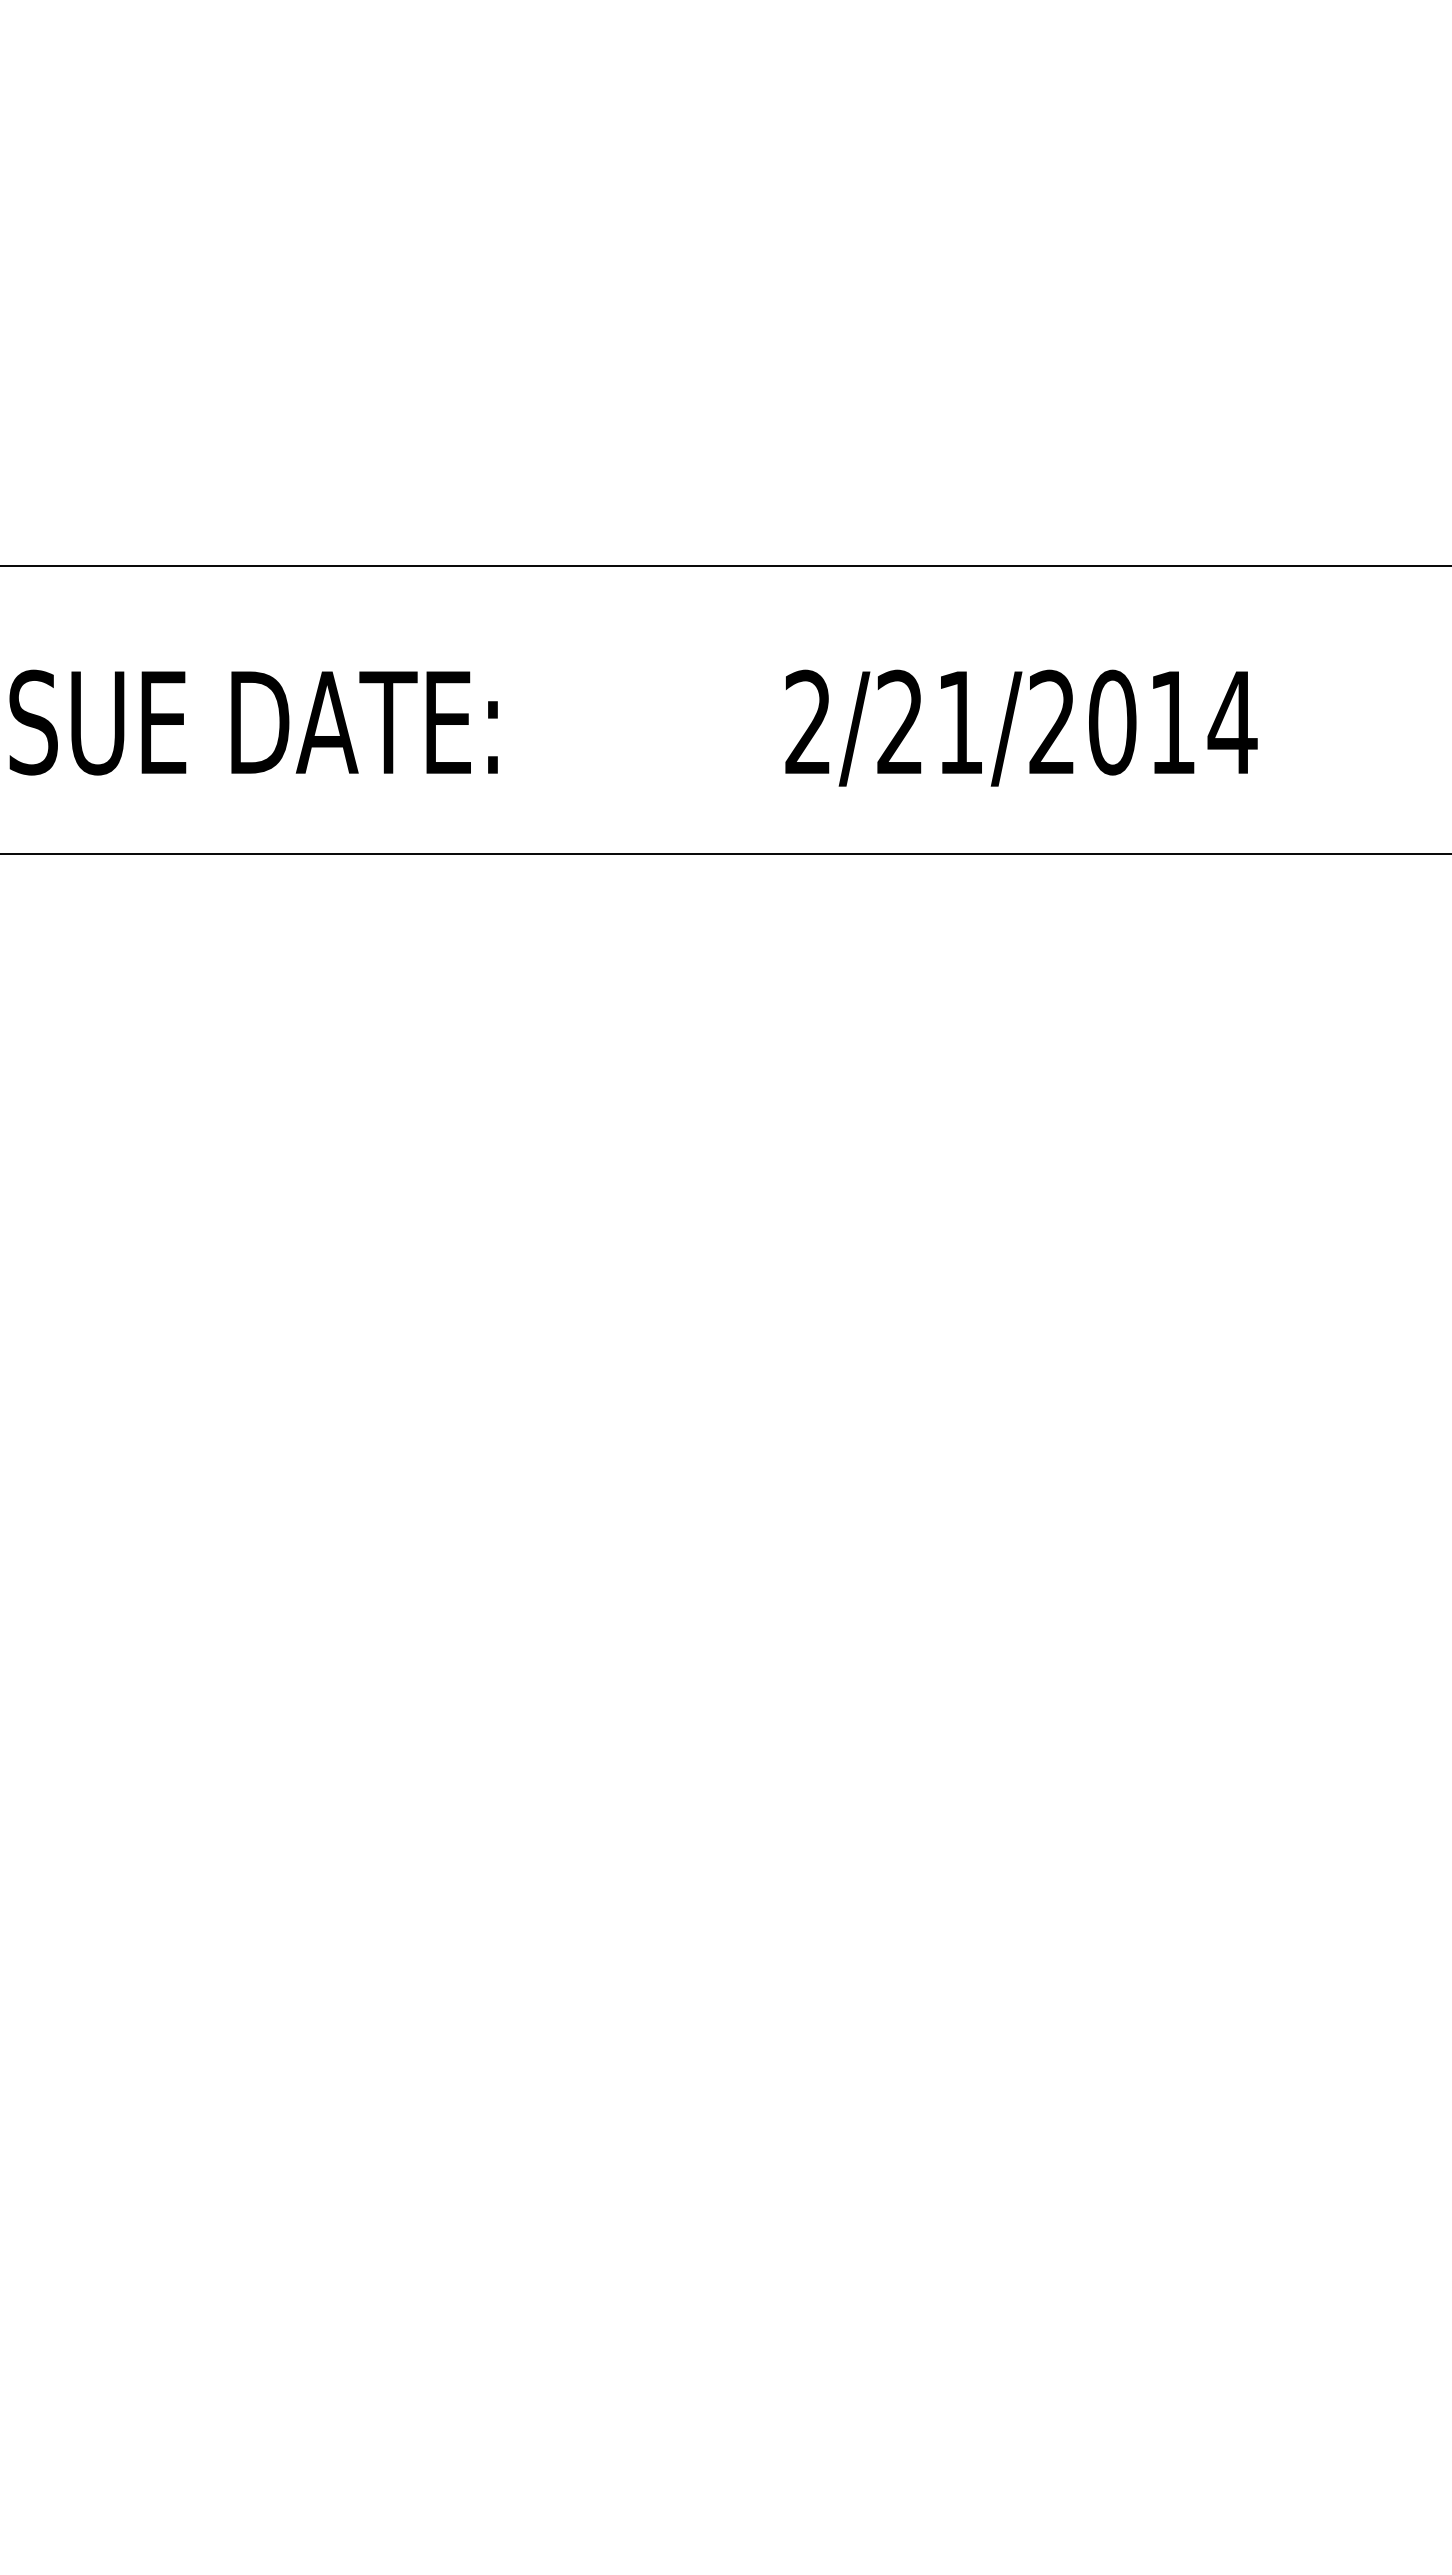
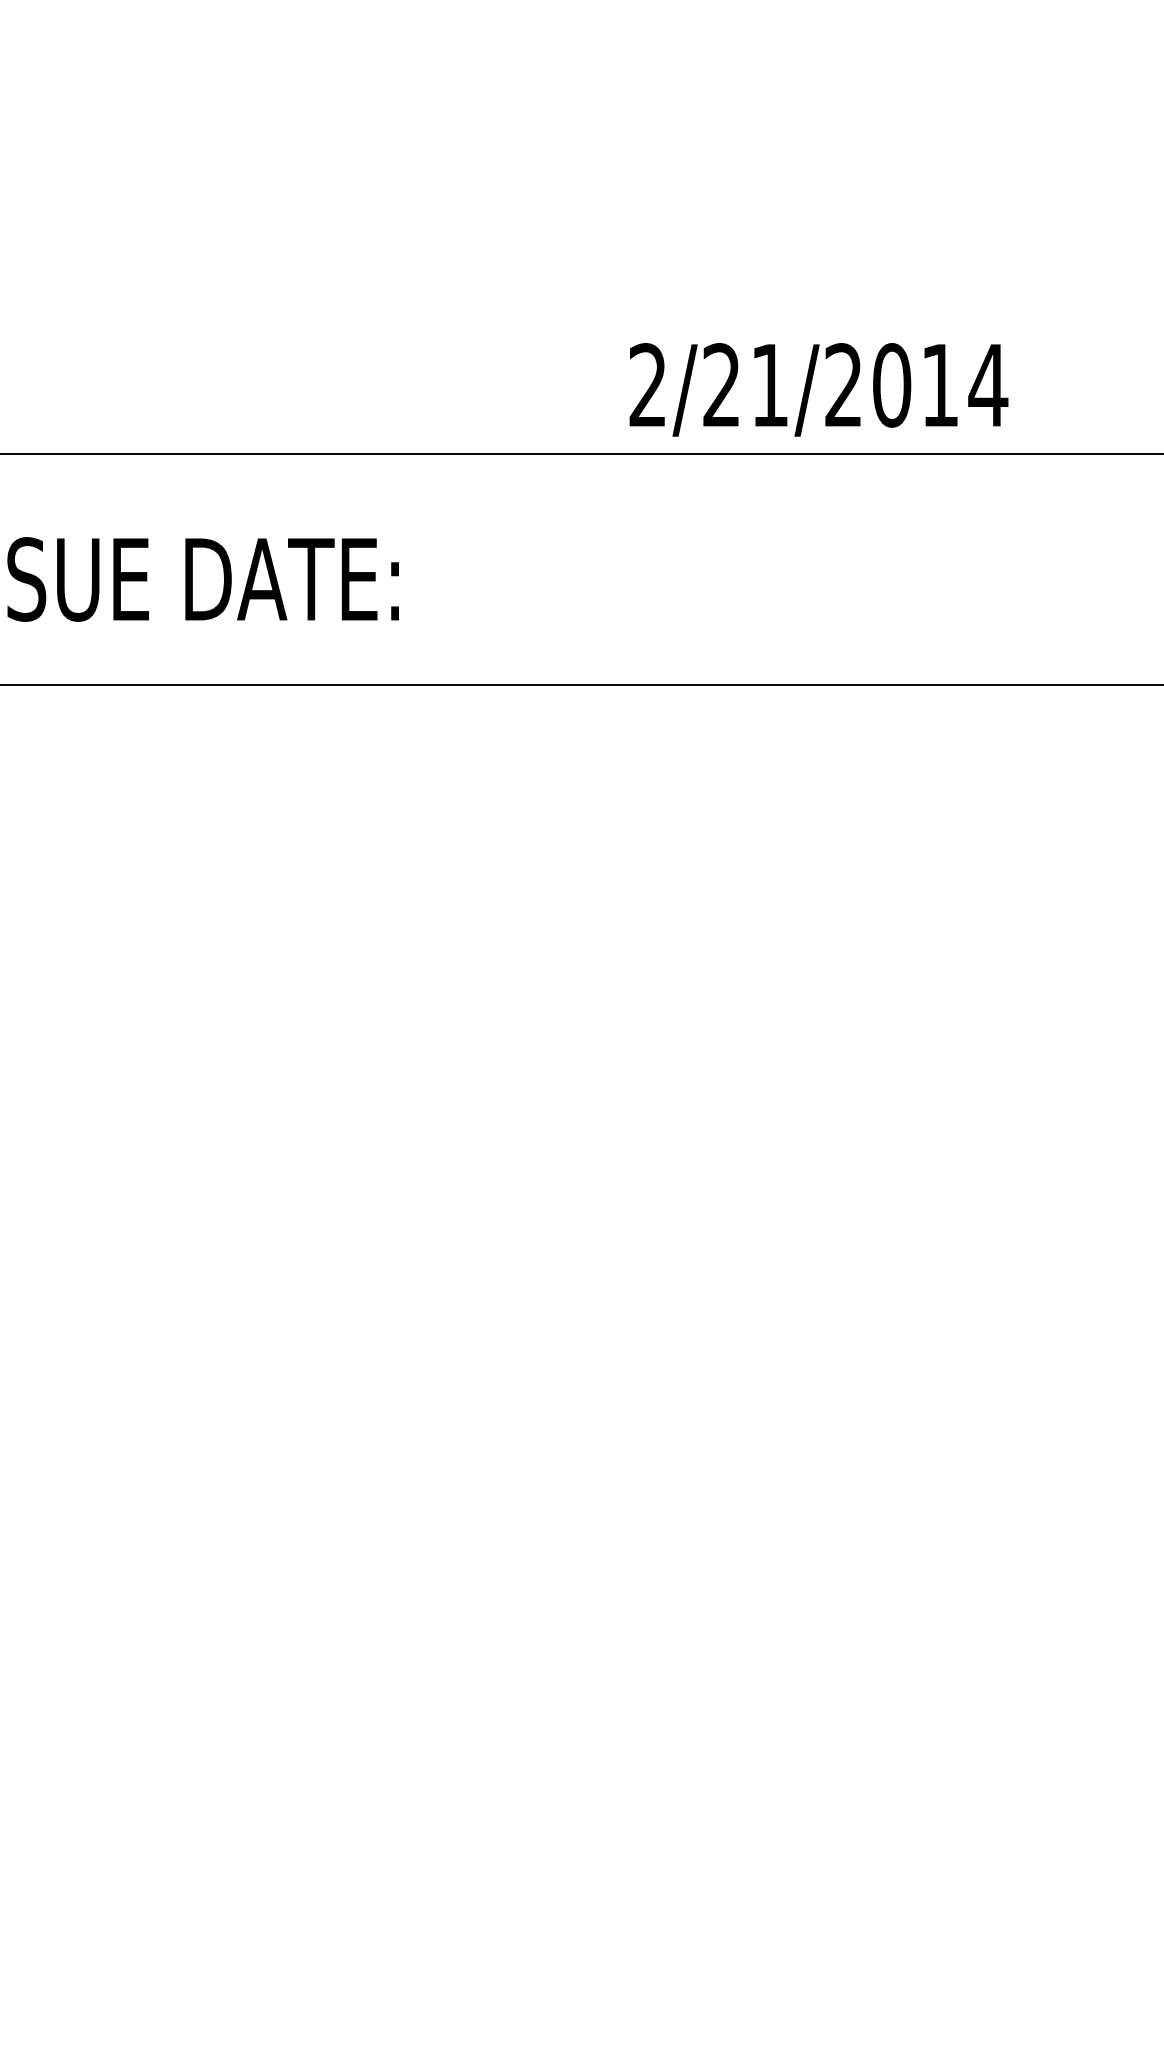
text: (1021, 727) -> (818, 389), moved

